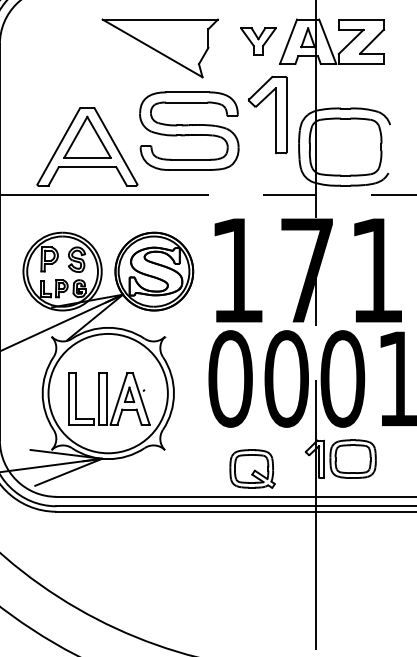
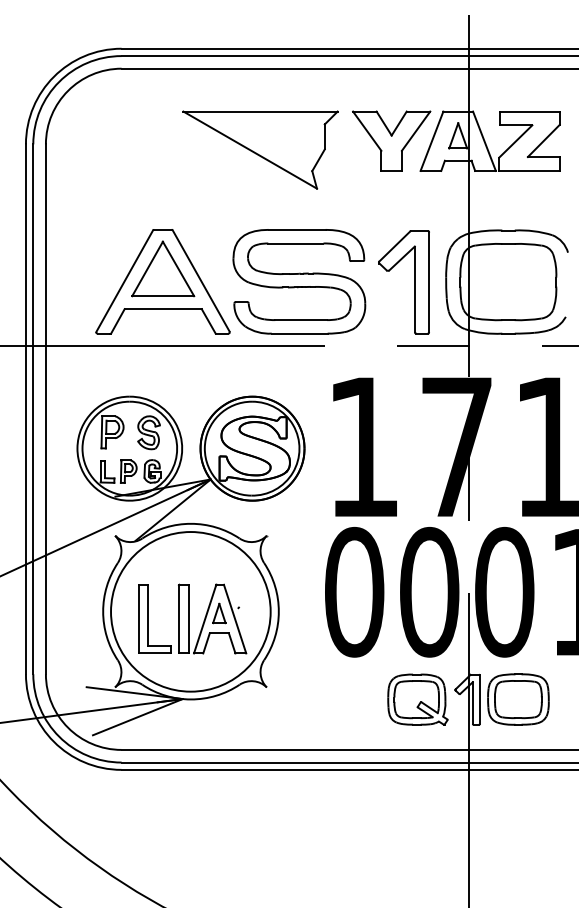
part: (258, 41) -> (391, 140), size x1.67
part: (275, 115) -> (414, 282), moved
part: (189, 130) -> (299, 281), moved
part: (252, 468) -> (417, 699), moved

